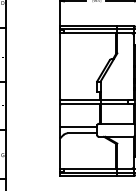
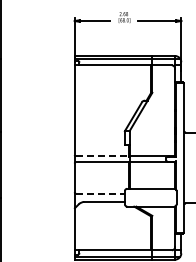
line: (80, 100) -> (102, 156), solid -> dashed
line: (79, 127) -> (100, 193), solid -> dashed

